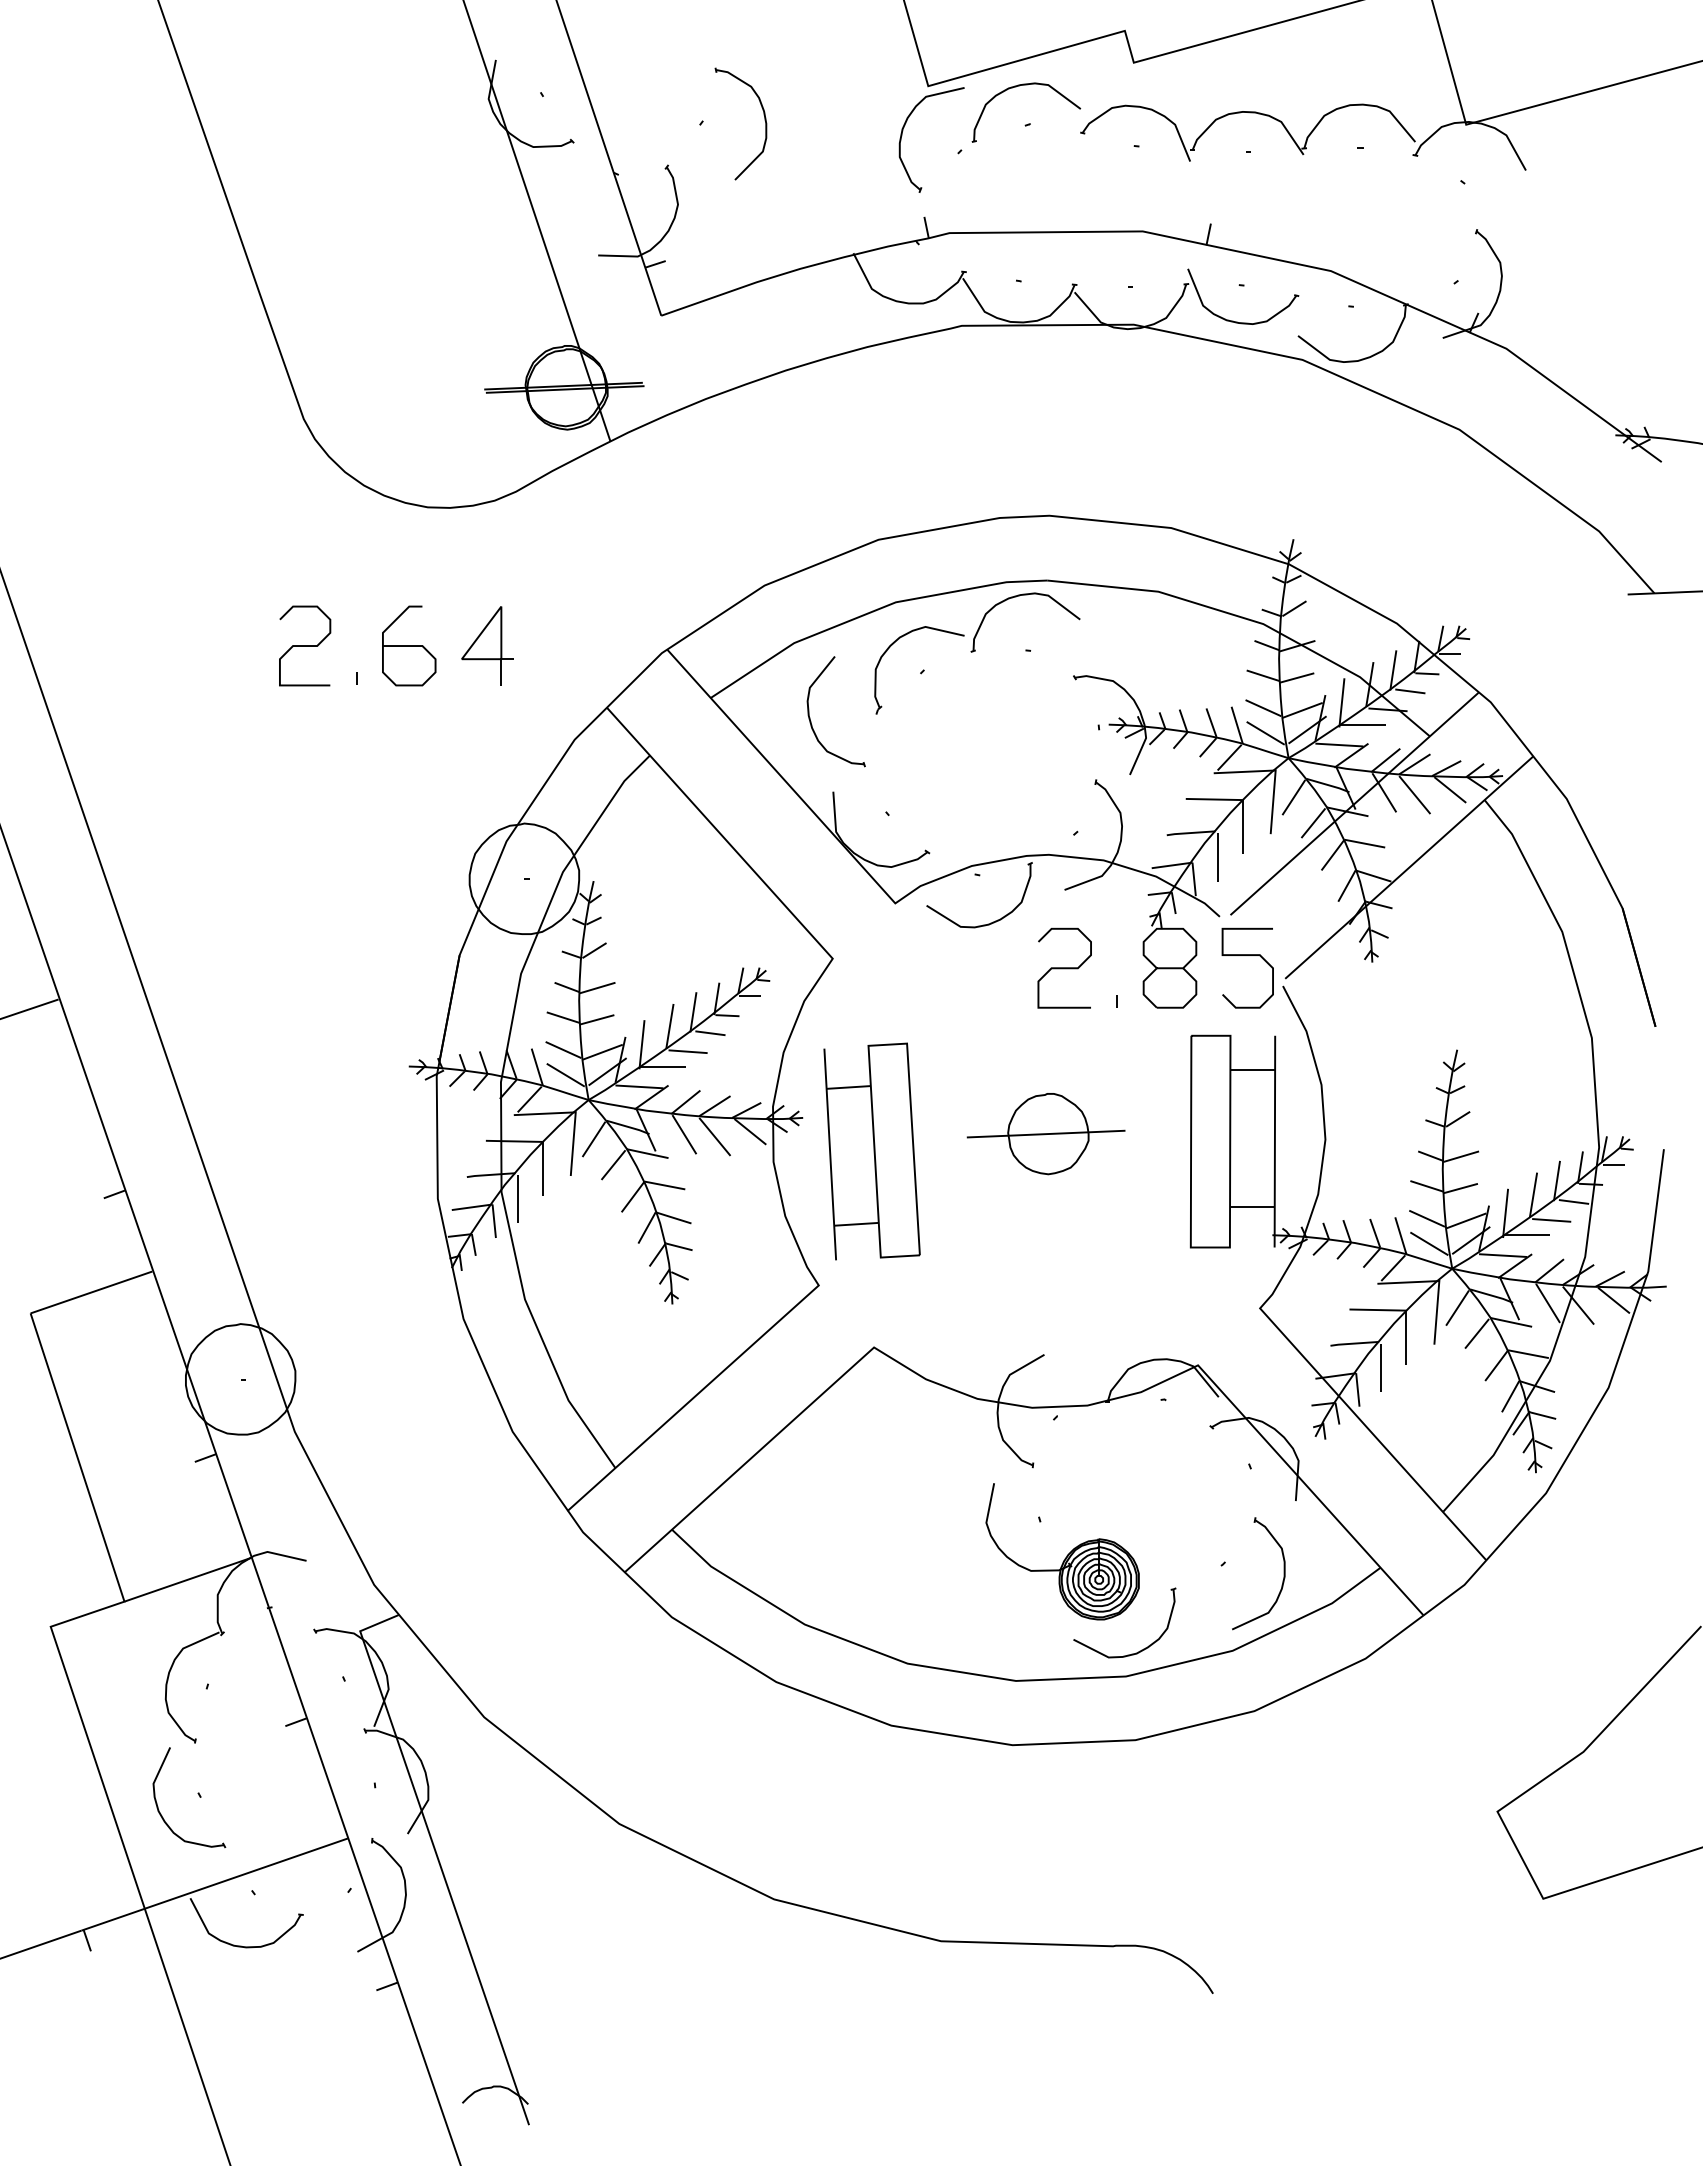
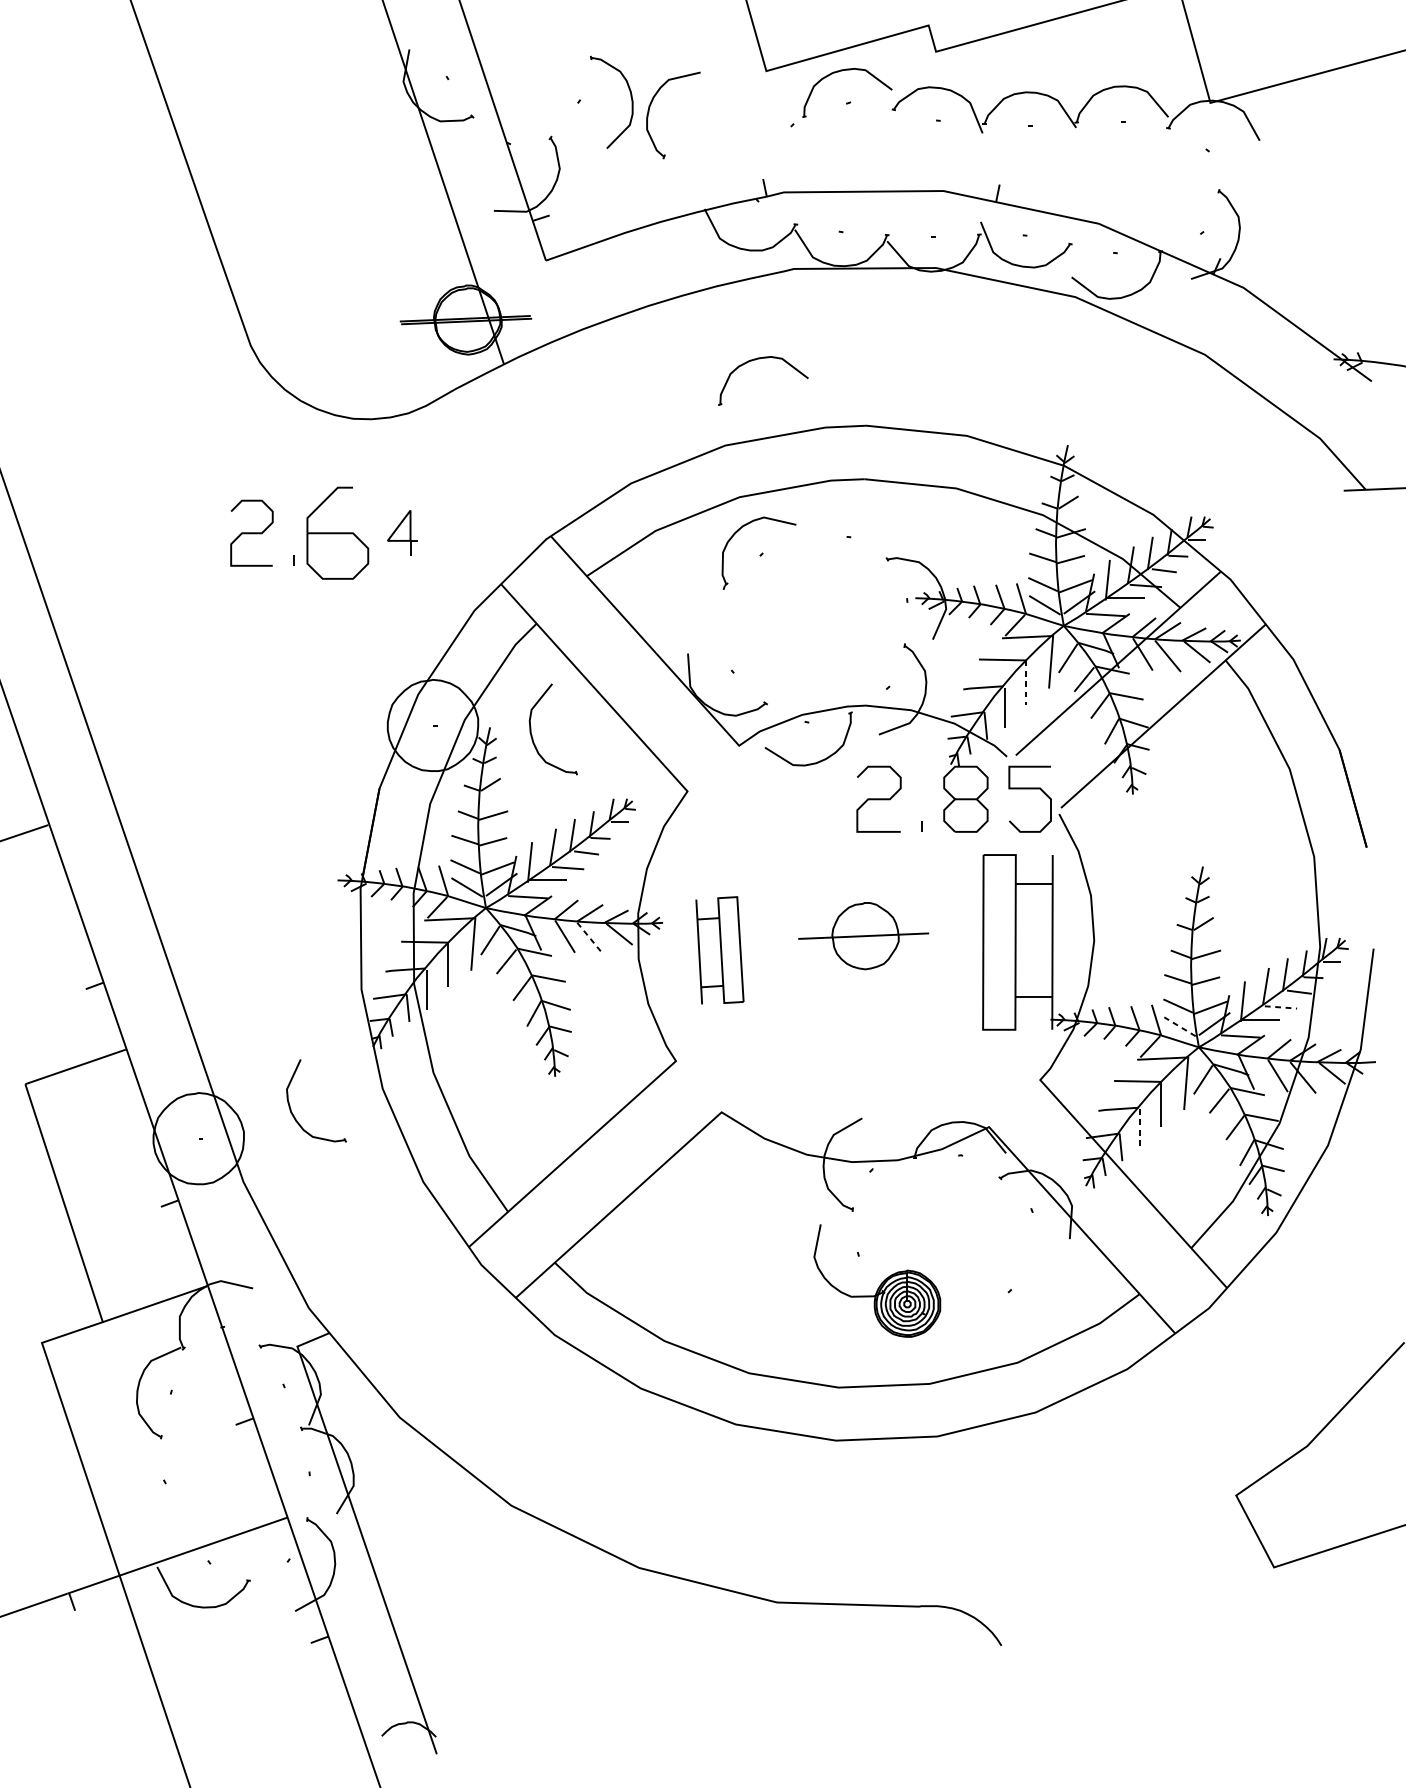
part: (902, 135) -> (649, 111), moved
part: (1016, 597) -> (755, 360), moved
part: (409, 645) -> (338, 532), size x1.4
part: (487, 645) -> (402, 532), size x0.7
part: (810, 717) -> (532, 734), moved
line: (1242, 826) -> (1025, 682), solid -> dashed
line: (714, 1136) -> (589, 938), solid -> dashed
part: (871, 1151) -> (719, 950), size x0.6
line: (1551, 1220) -> (1280, 1007), solid -> dashed
line: (1428, 1243) -> (1179, 1026), solid -> dashed
line: (1381, 1368) -> (1140, 1129), solid -> dashed
part: (1283, 1573) -> (1059, 1298), removed
part: (1131, 1653) -> (934, 1364), removed
part: (158, 1806) -> (291, 1108), moved

